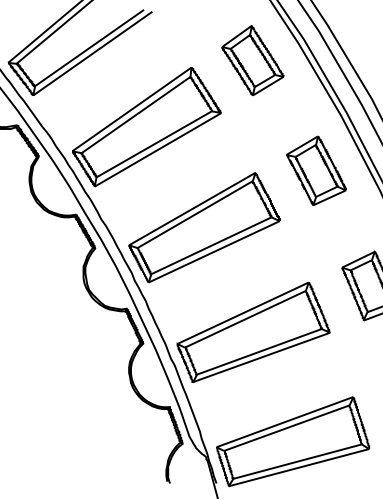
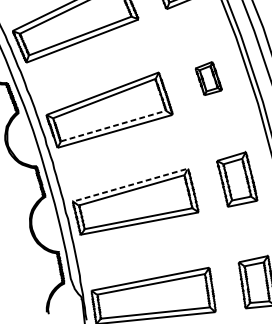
part: (316, 170) -> (208, 78), size x0.6
line: (211, 245) -> (113, 125), solid -> dashed
line: (247, 311) -> (134, 184), solid -> dashed

